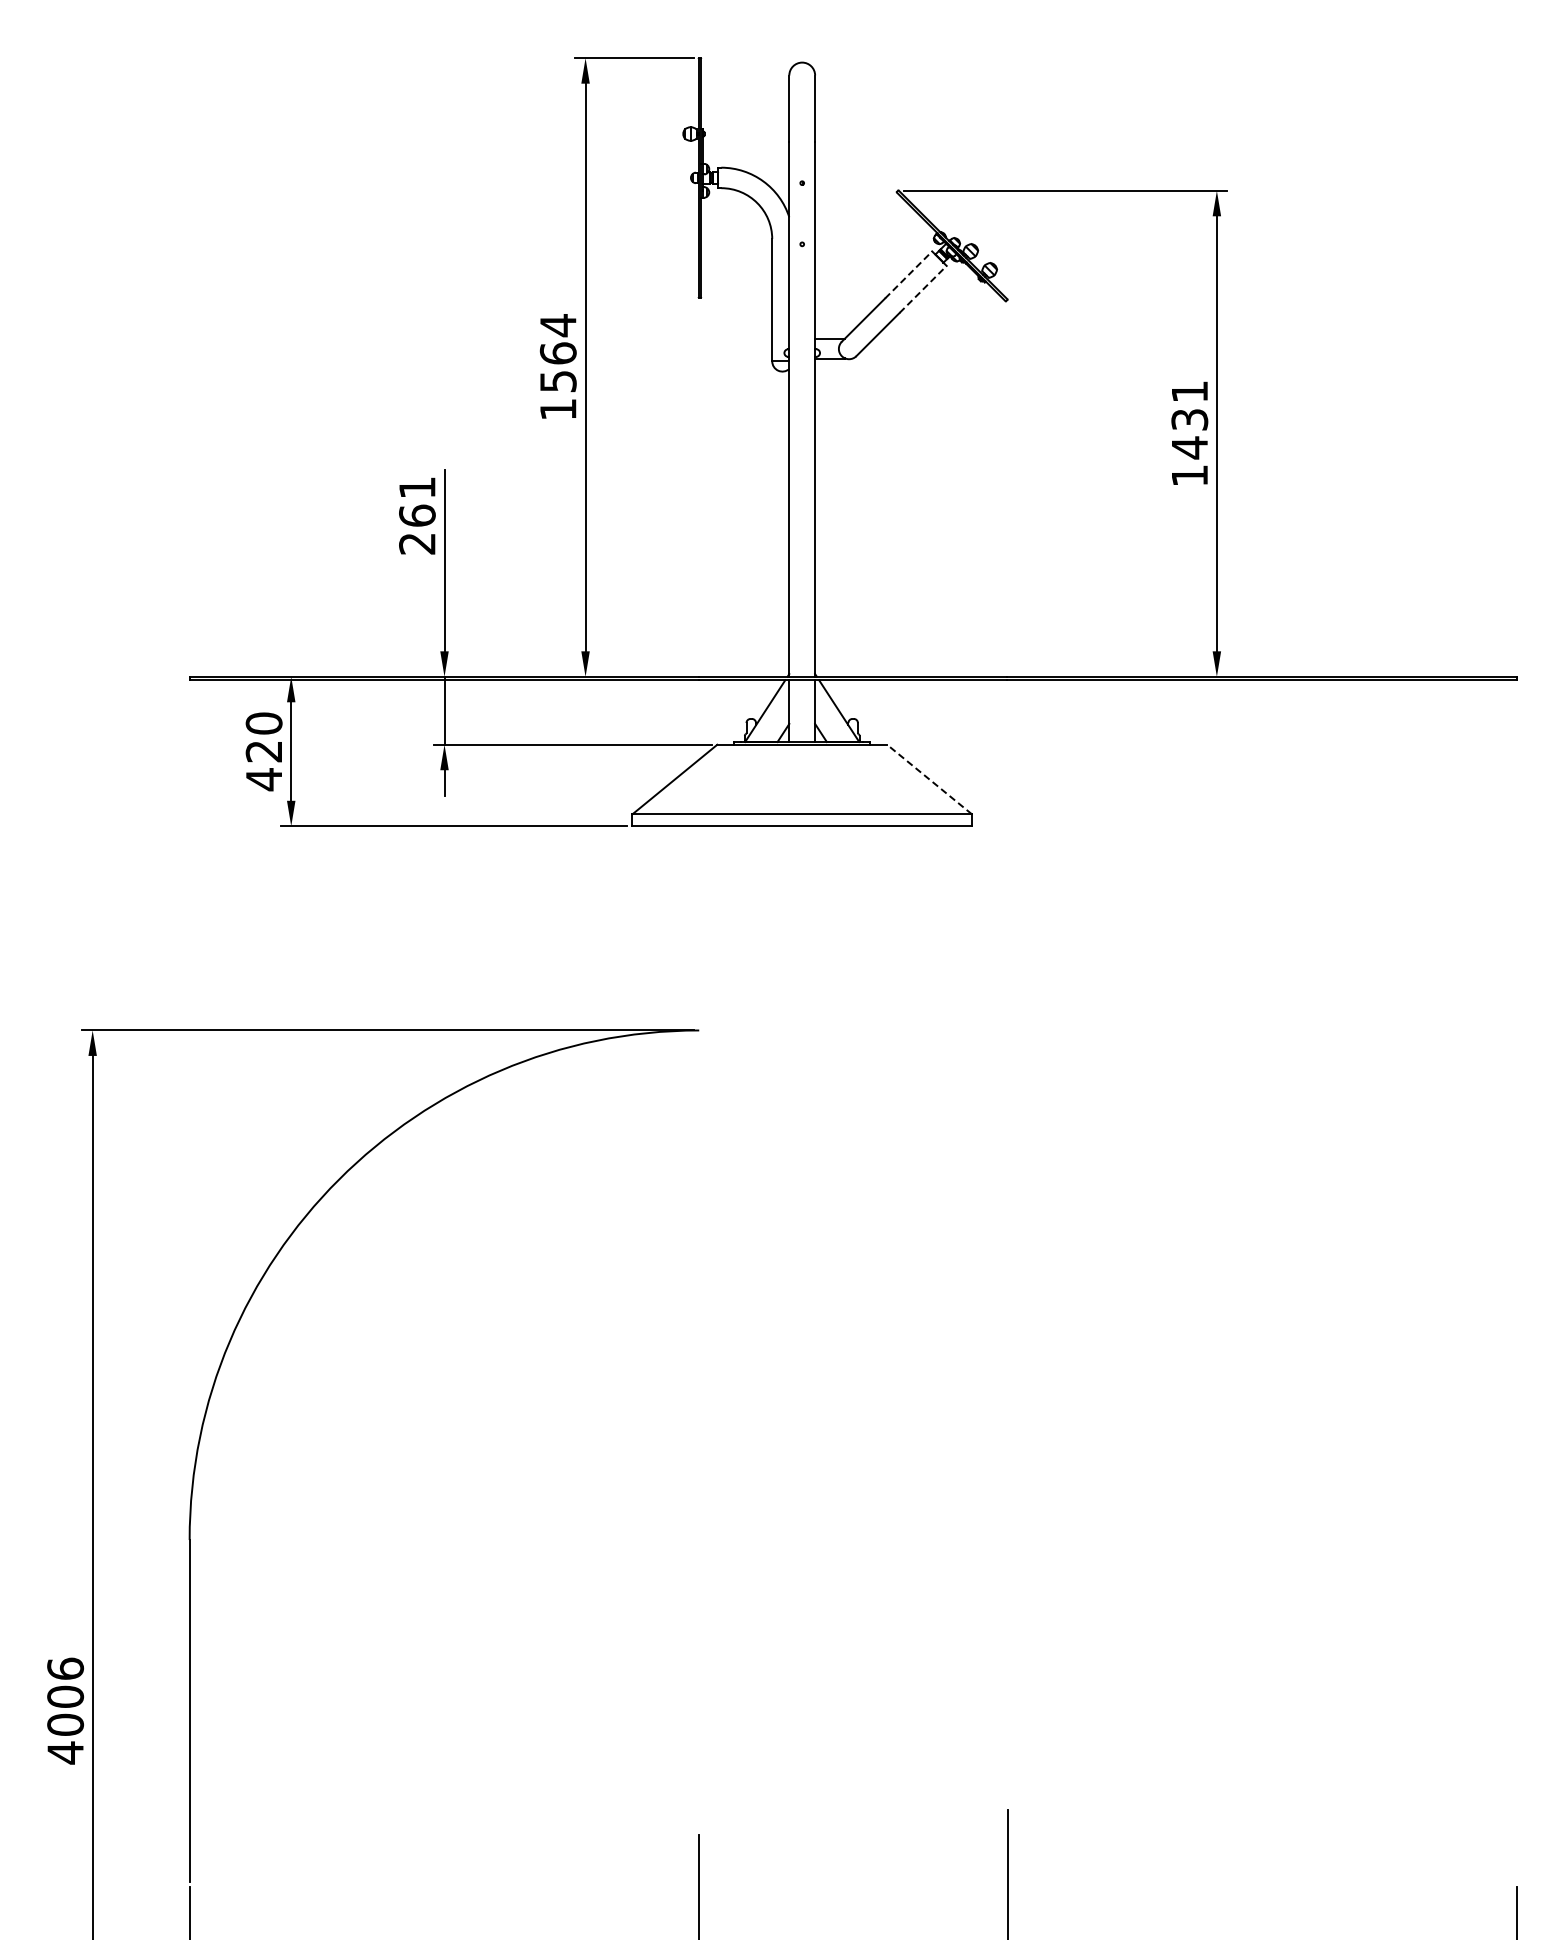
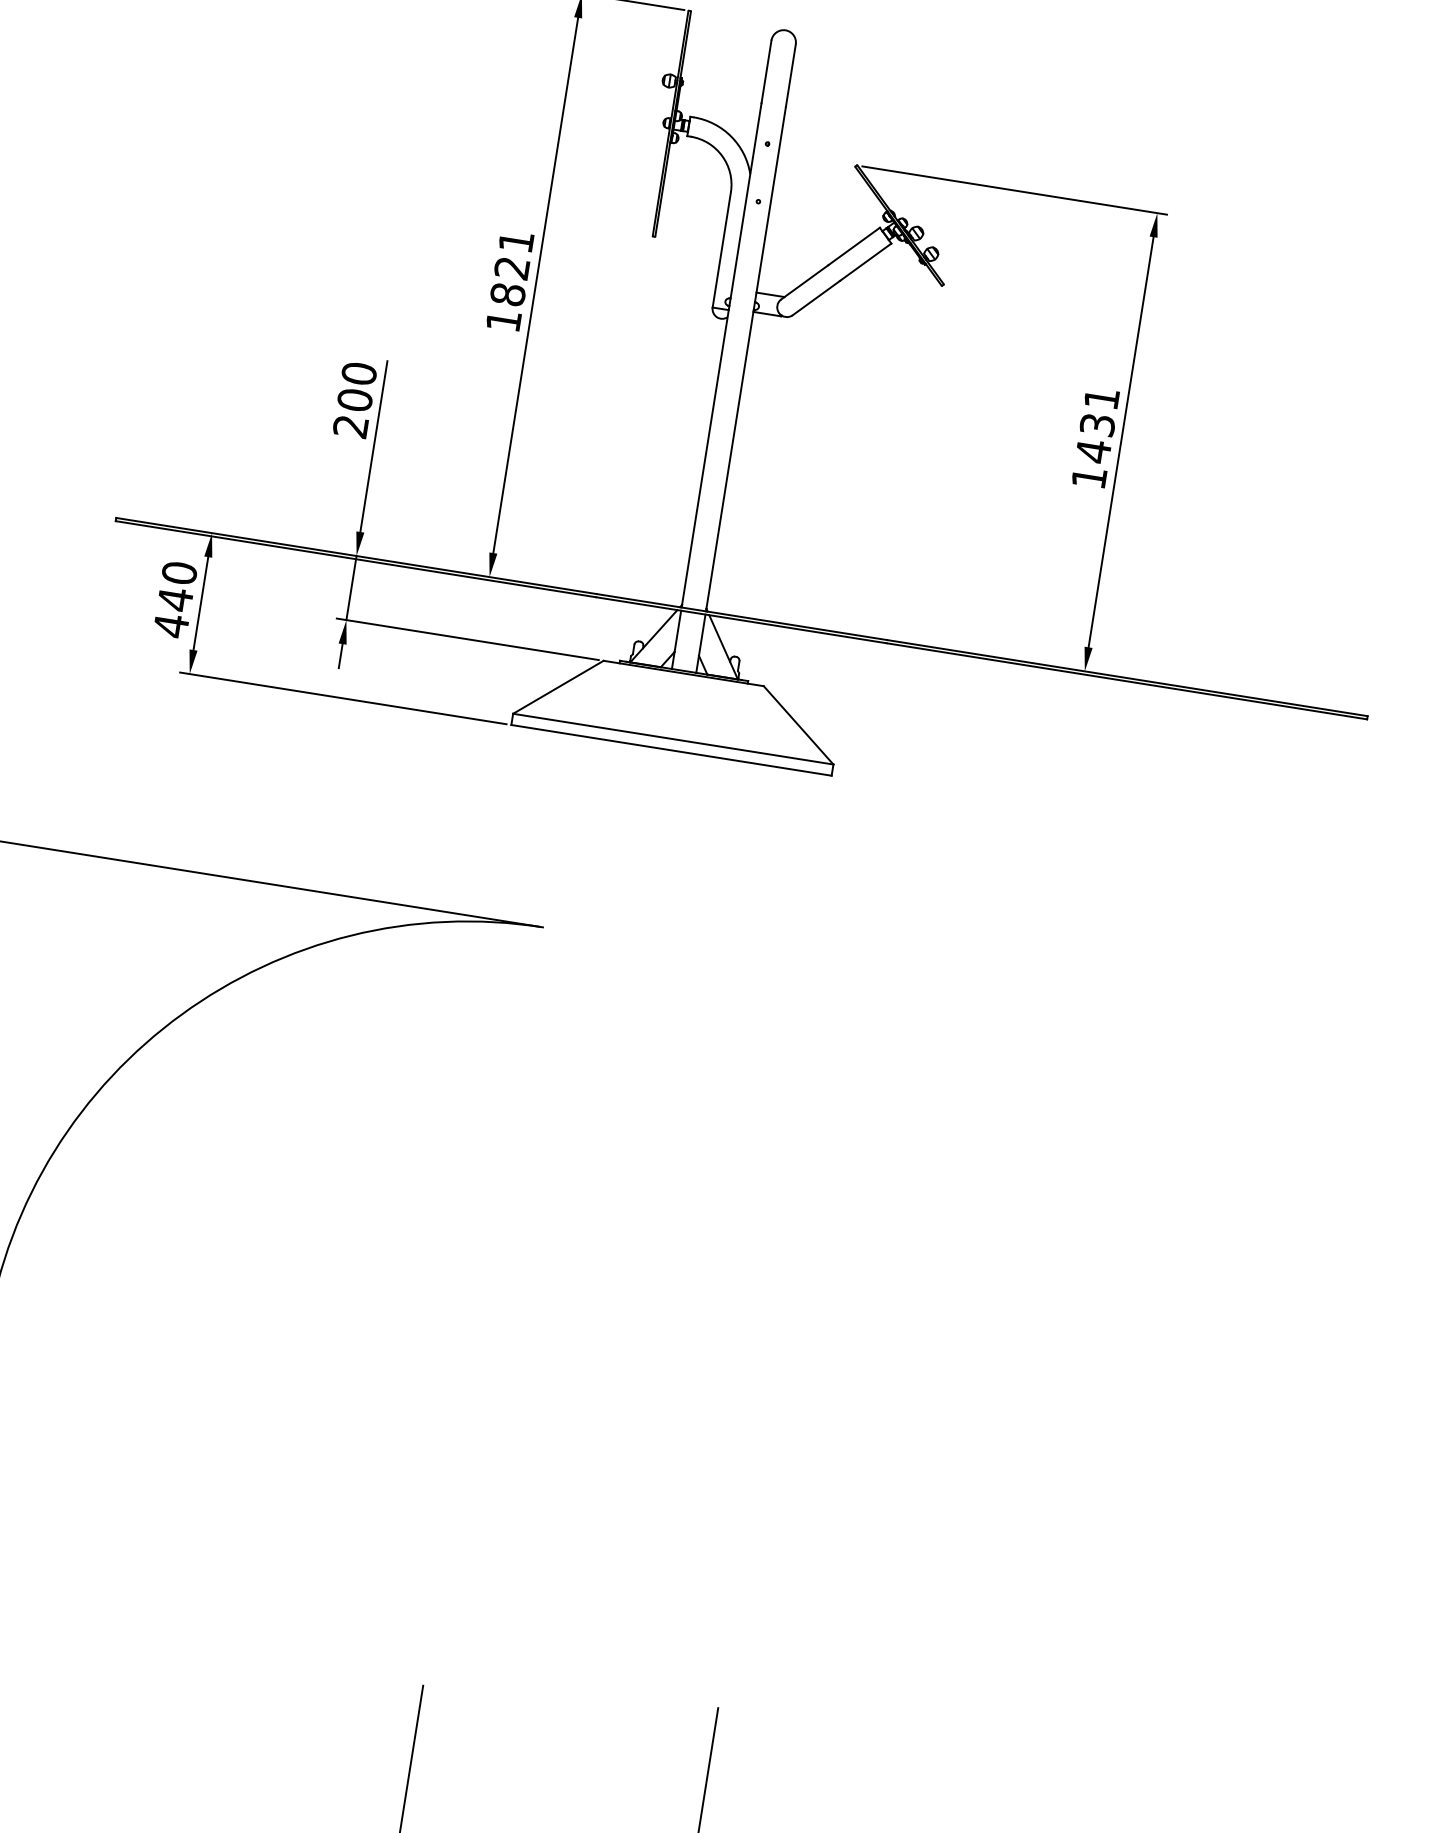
line: (909, 274) -> (855, 246), dashed -> solid
line: (923, 289) -> (866, 262), dashed -> solid
text: (557, 353) -> (511, 268), 1564 -> 1821
text: (417, 501) -> (357, 386), 261 -> 200
text: (263, 751) -> (174, 599), 420 -> 440
line: (929, 779) -> (798, 725), dashed -> solid

